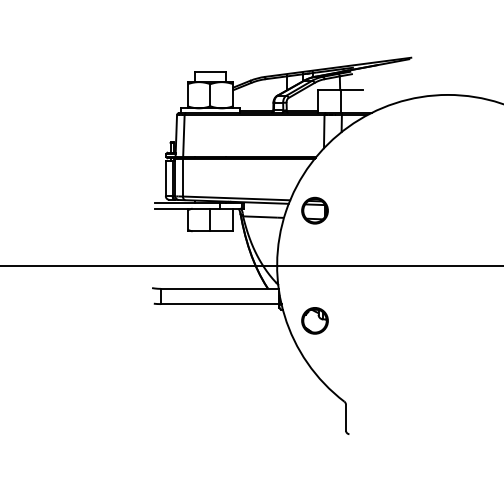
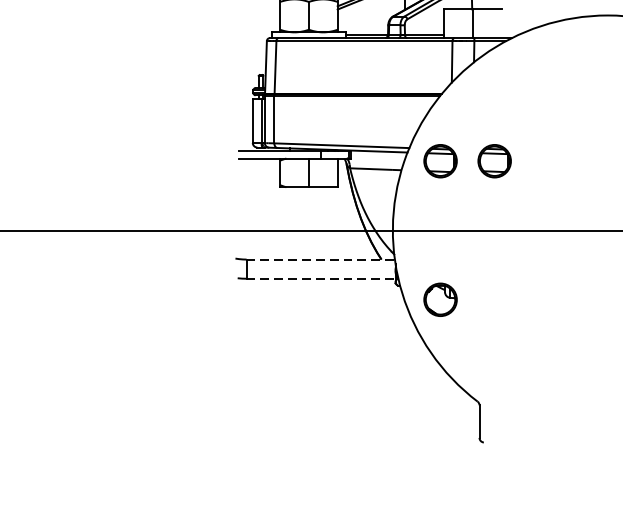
part: (357, 210) -> (494, 160), added
line: (219, 288) -> (320, 259), solid -> dashed
line: (220, 304) -> (321, 279), solid -> dashed

